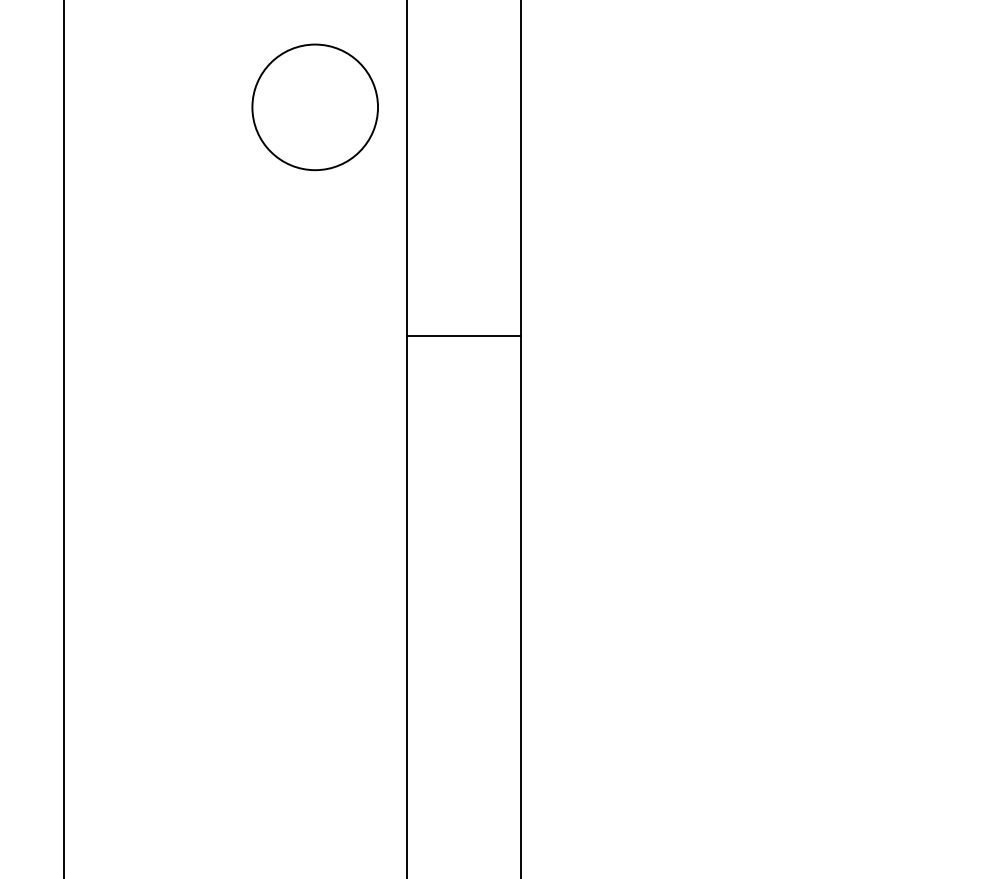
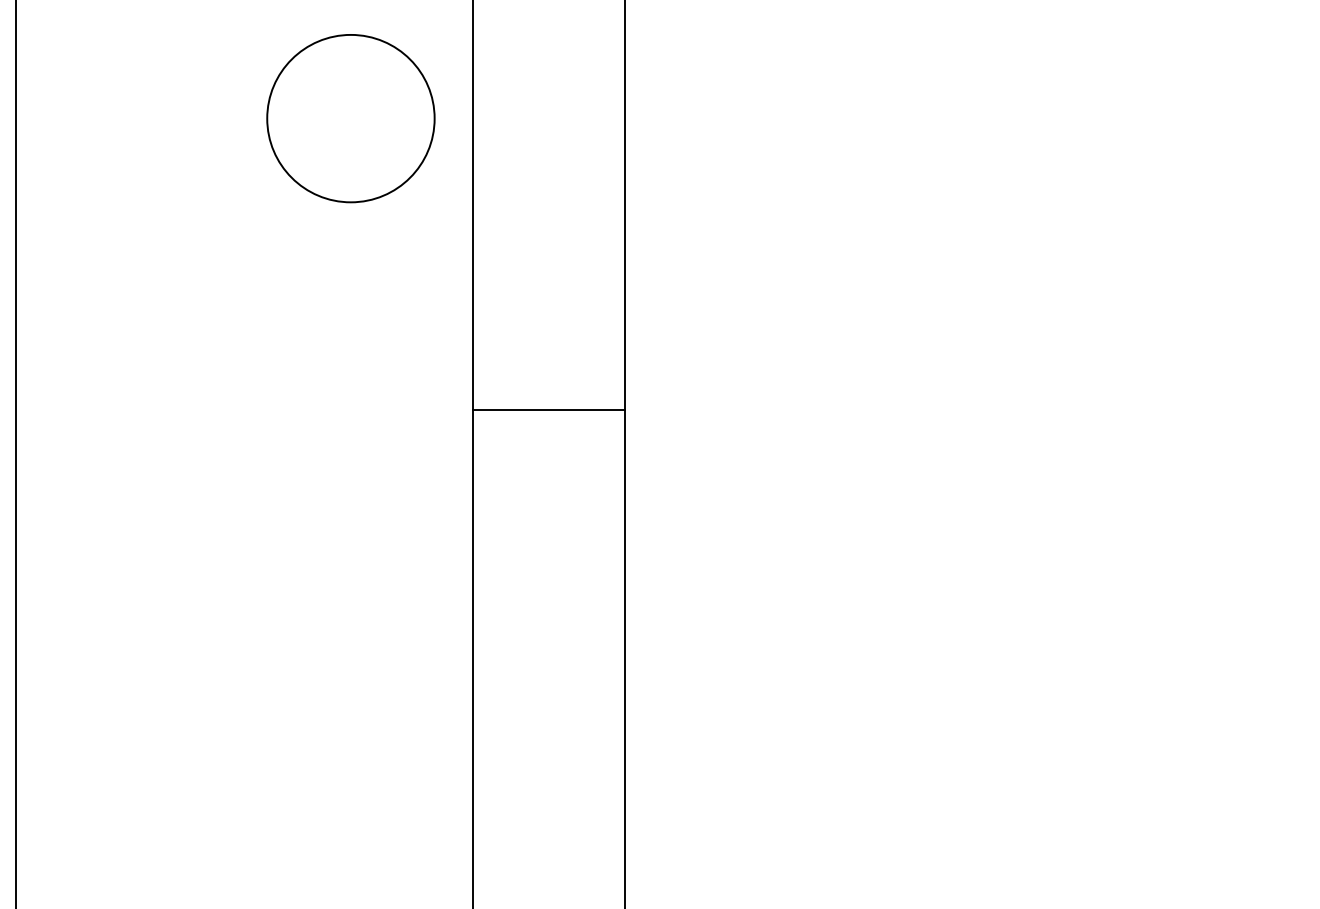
circle: (314, 107) -> (349, 118), moved
line: (463, 335) -> (548, 409), moved

